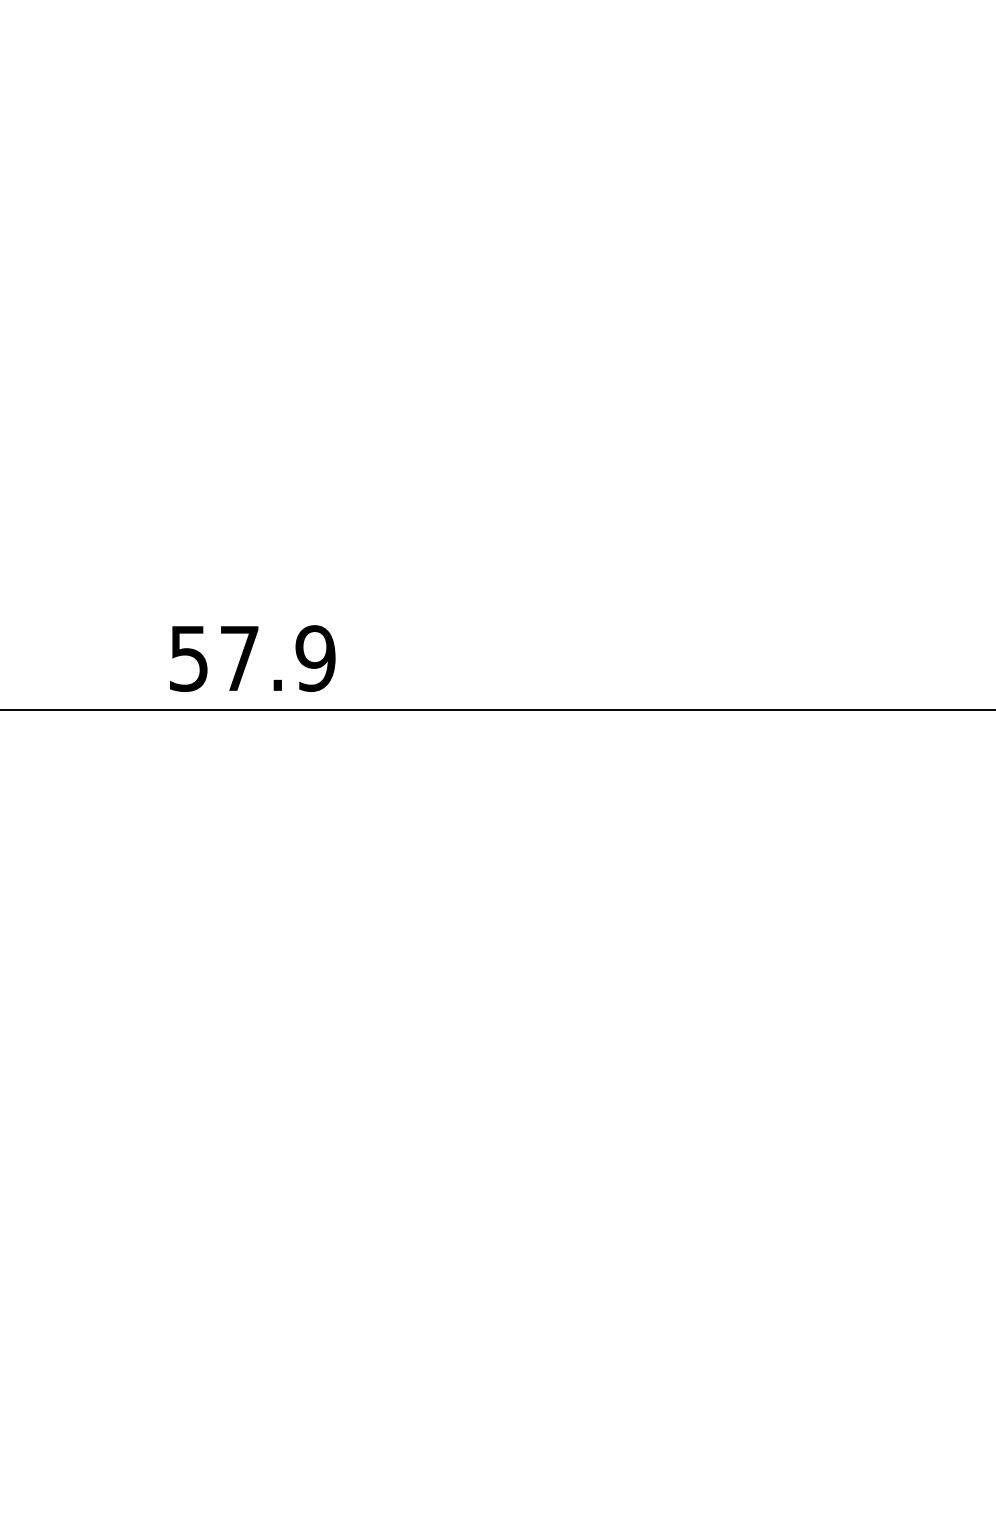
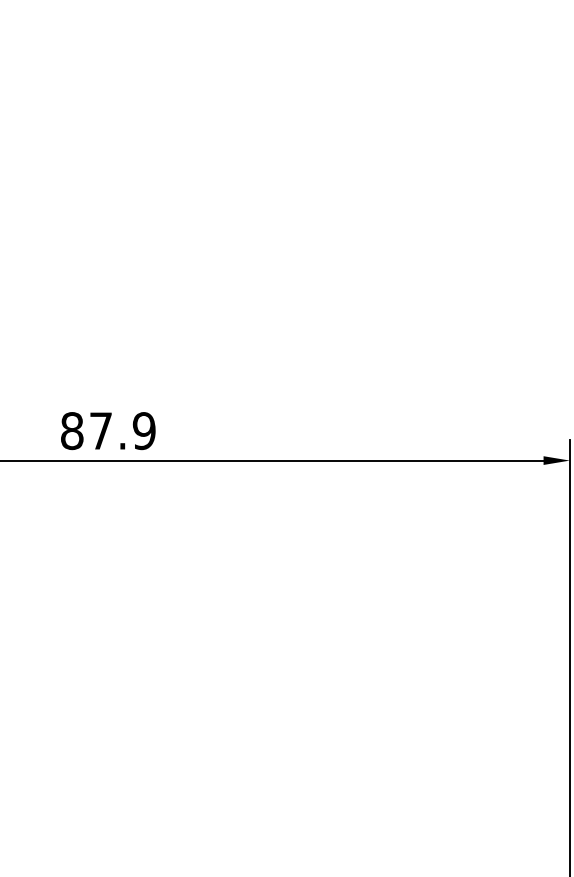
text: (189, 659) -> (72, 431), 57.9 -> 87.9

